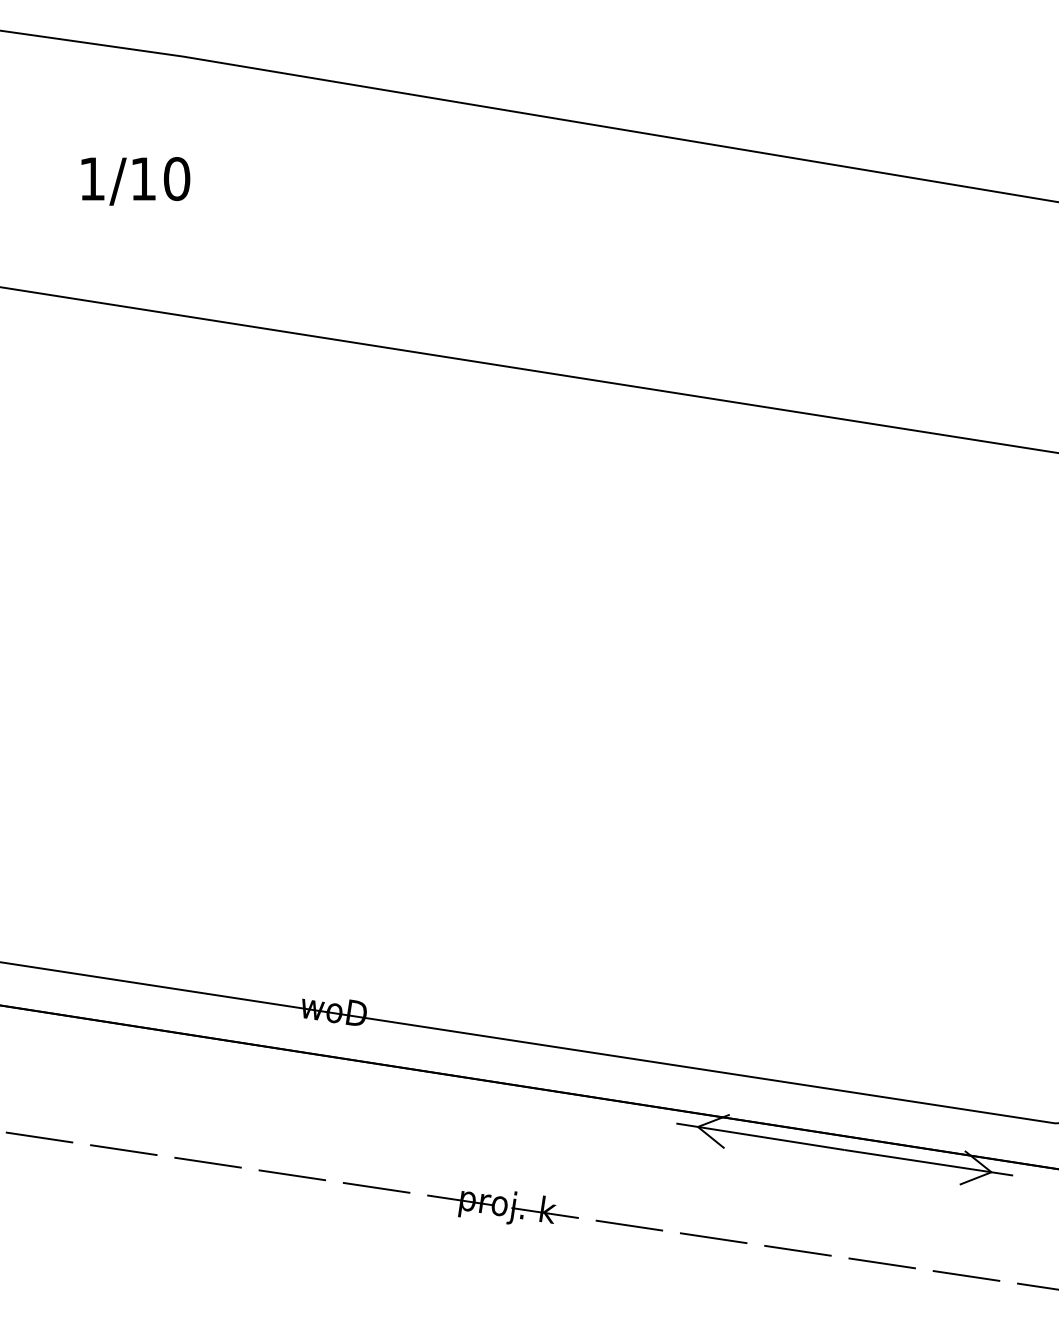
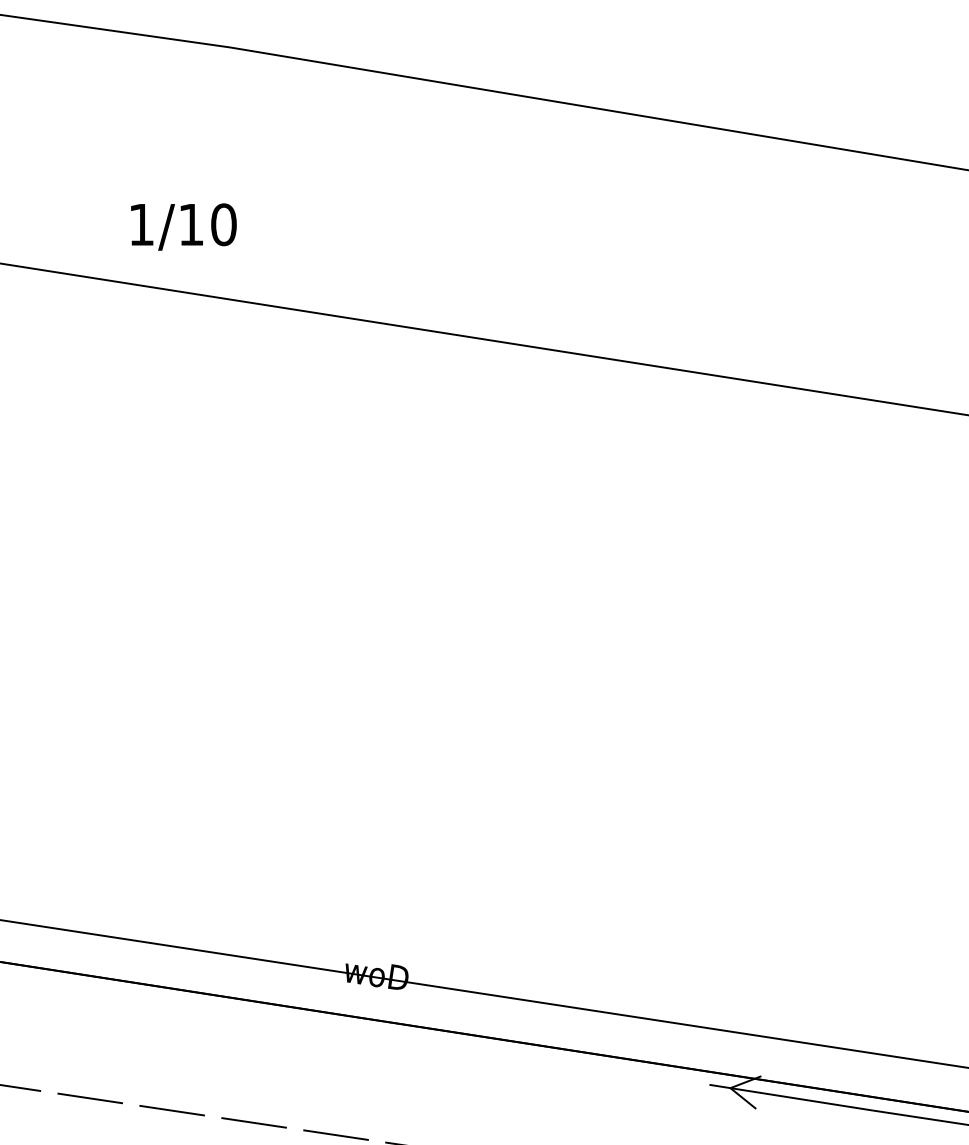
text: (135, 181) -> (183, 227), moved

